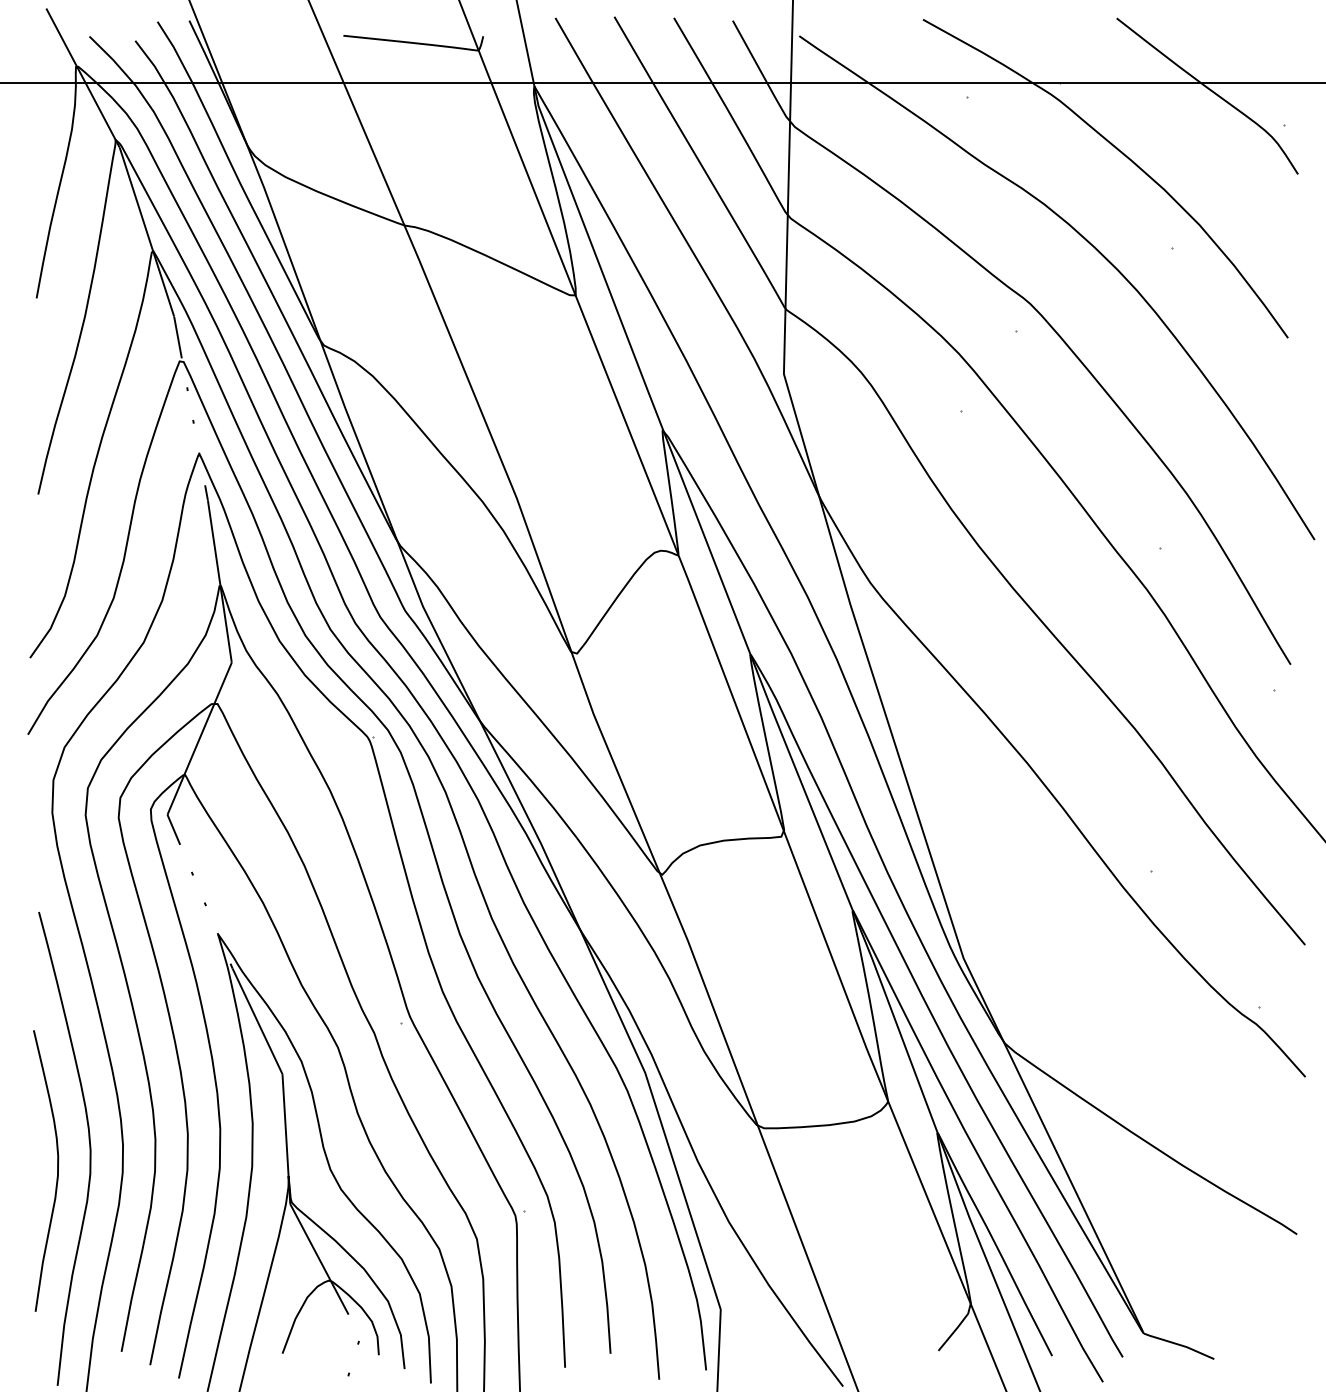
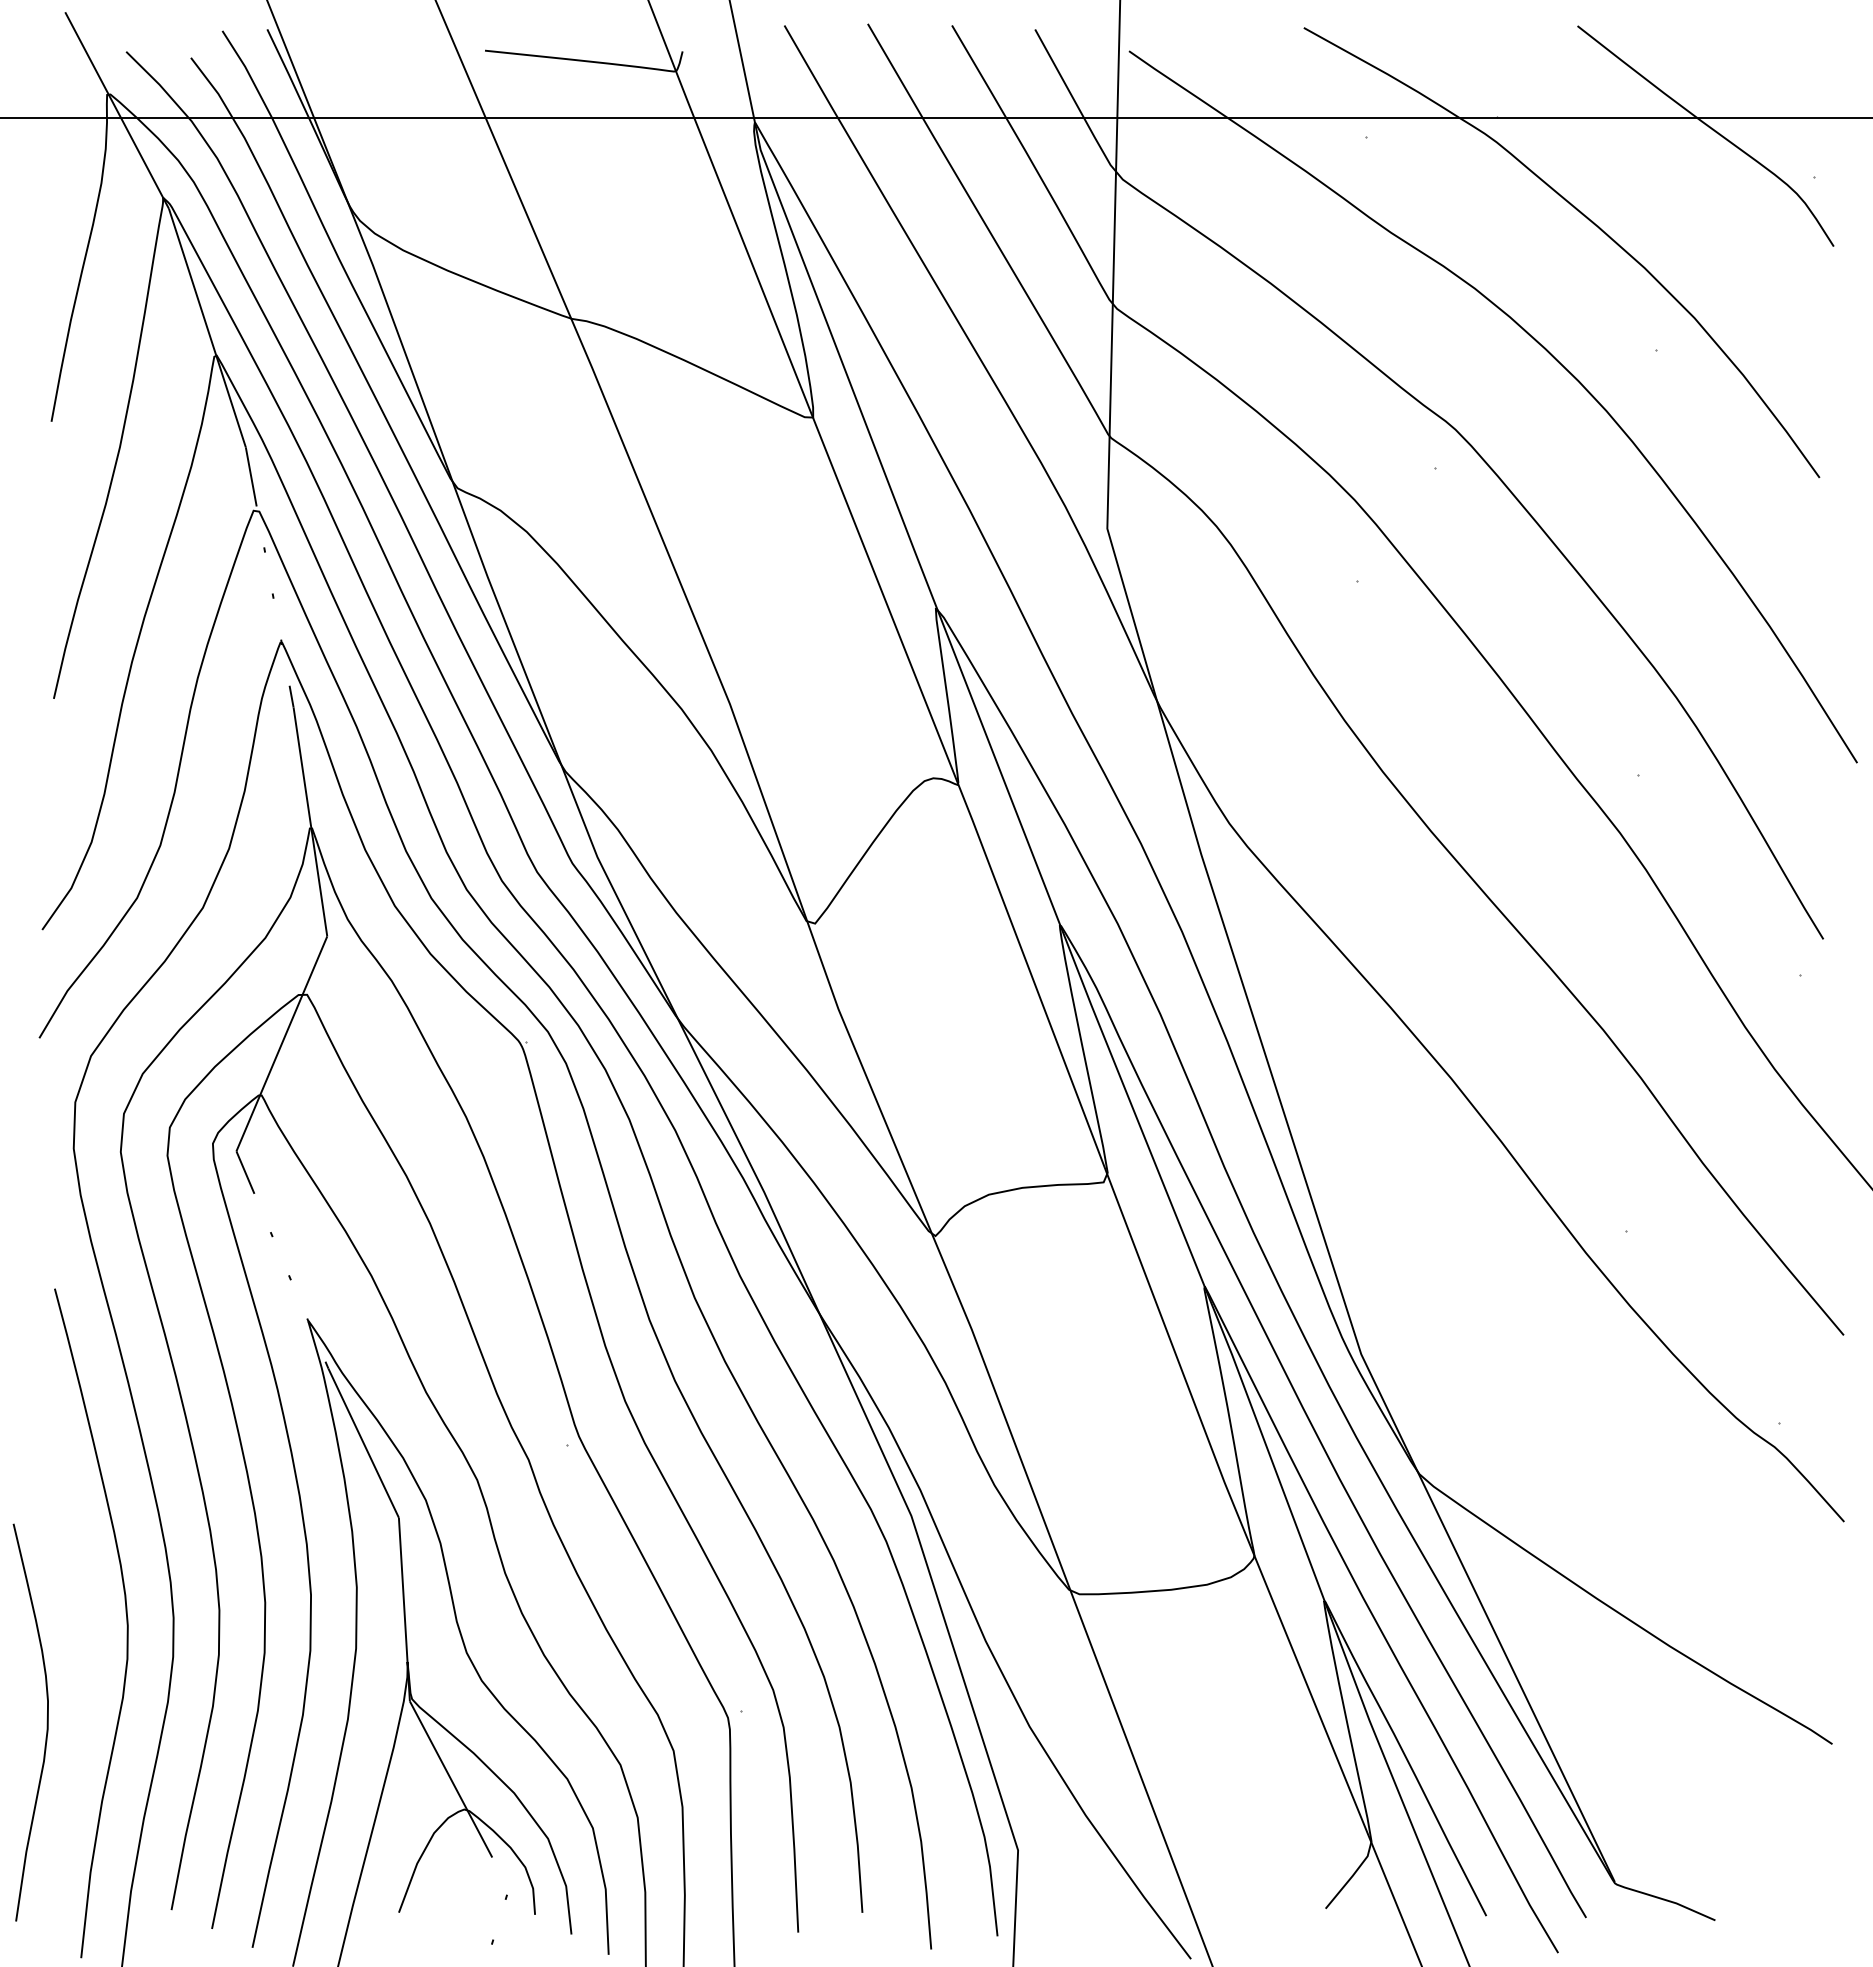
curve: (57, 1170) -> (46, 1722), moved

